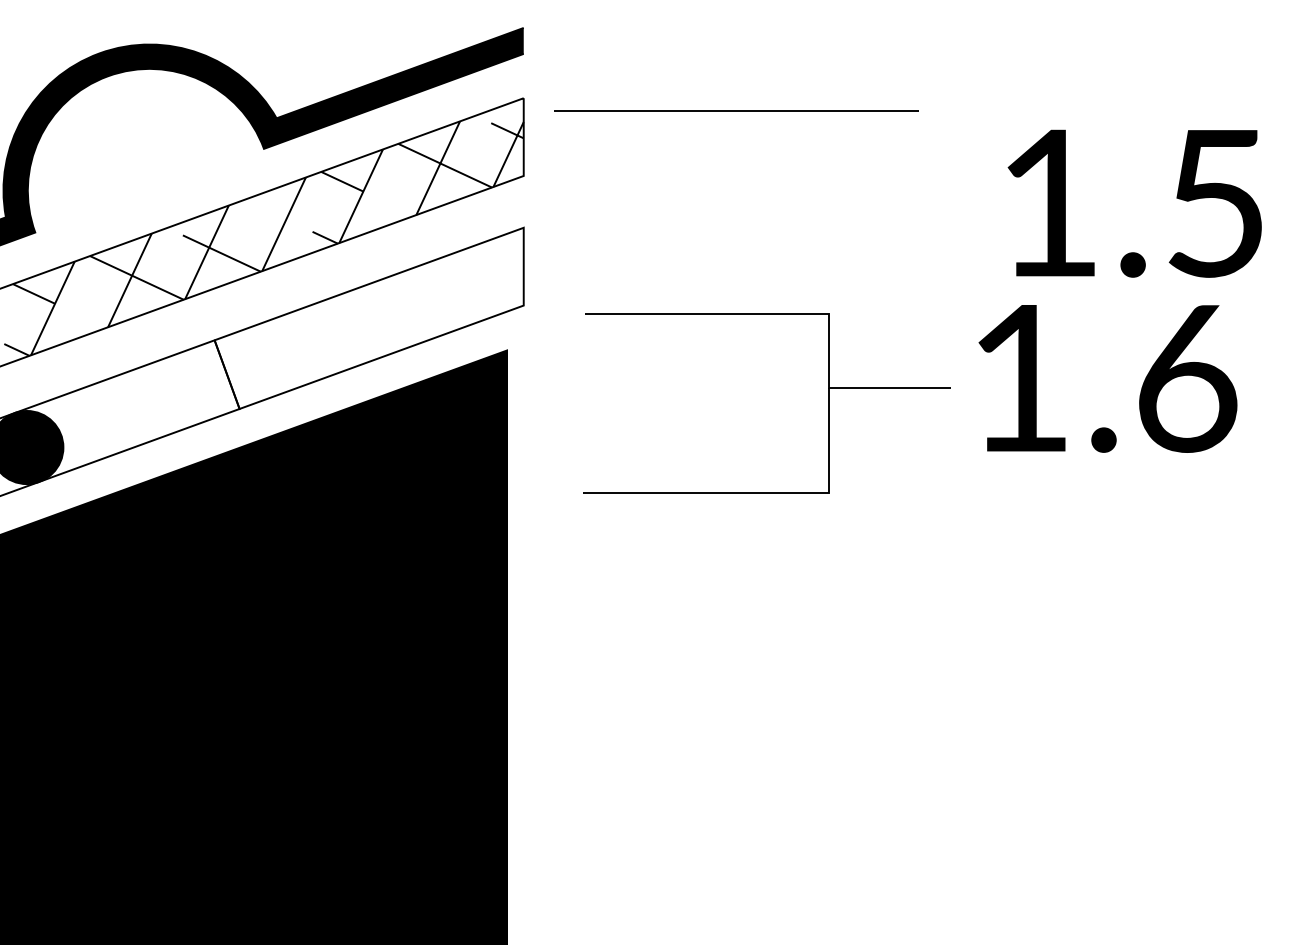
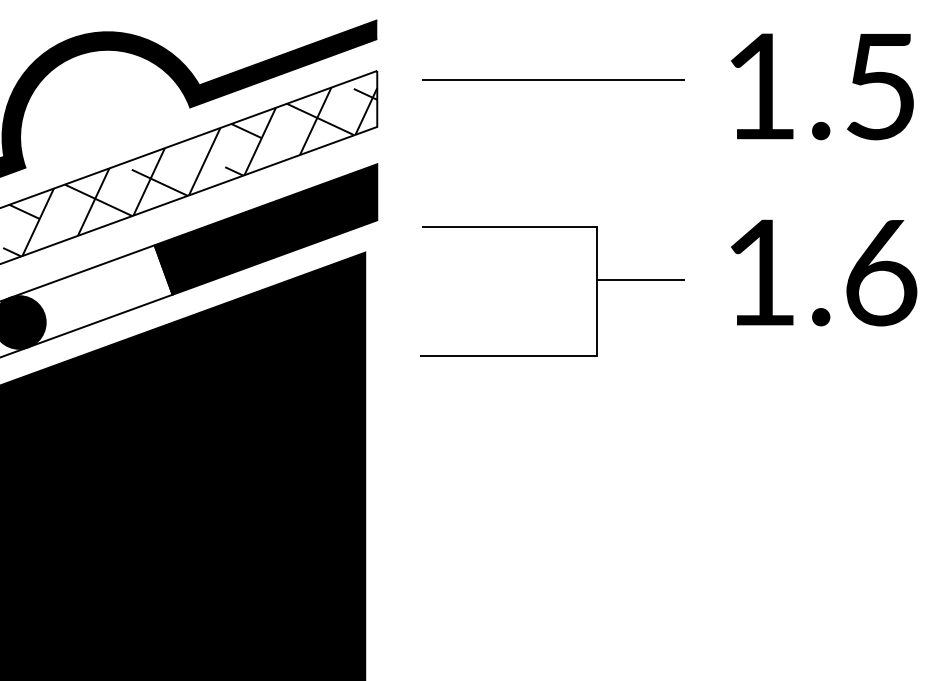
line: (736, 110) -> (553, 79), moved
text: (1134, 203) -> (822, 86), moved
fill: (368, 318) -> (265, 229), added
text: (1108, 378) -> (824, 272), moved

